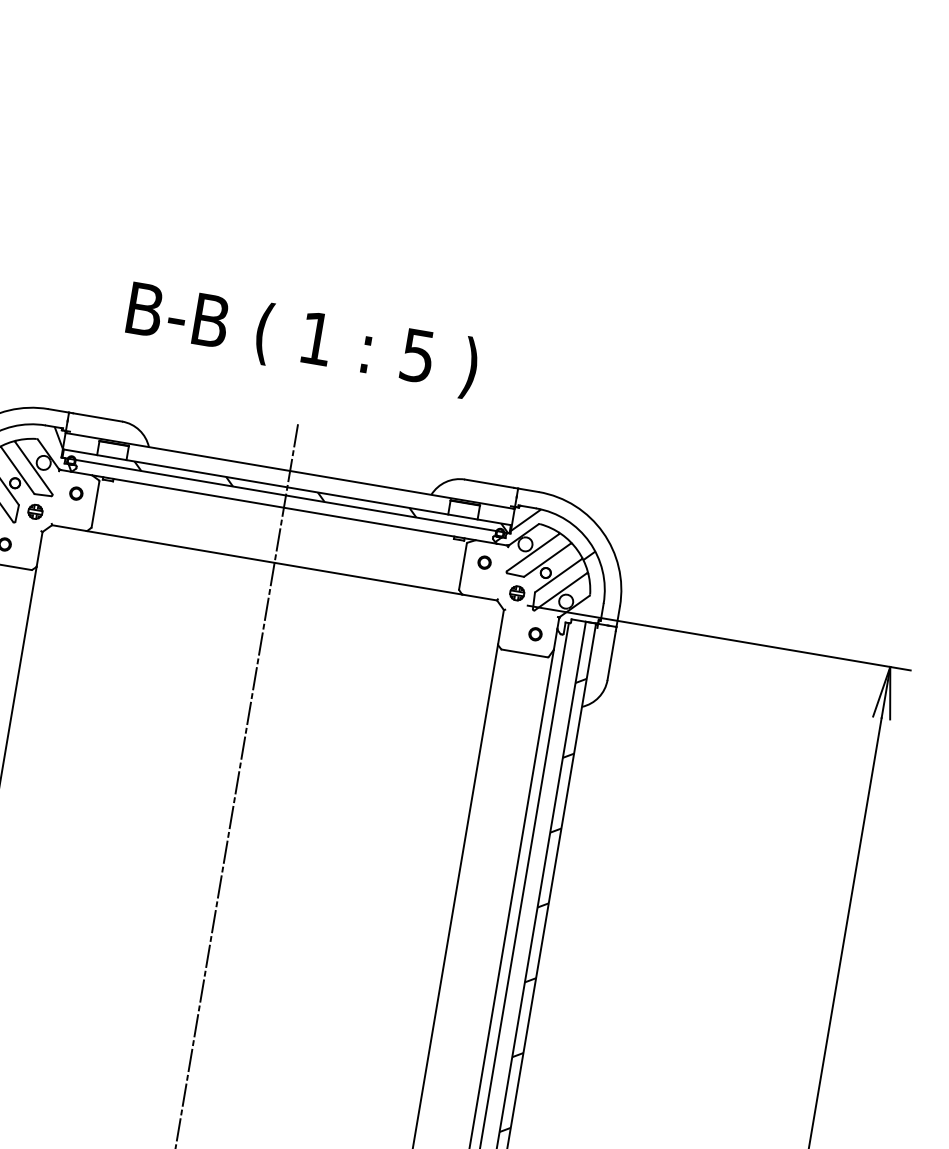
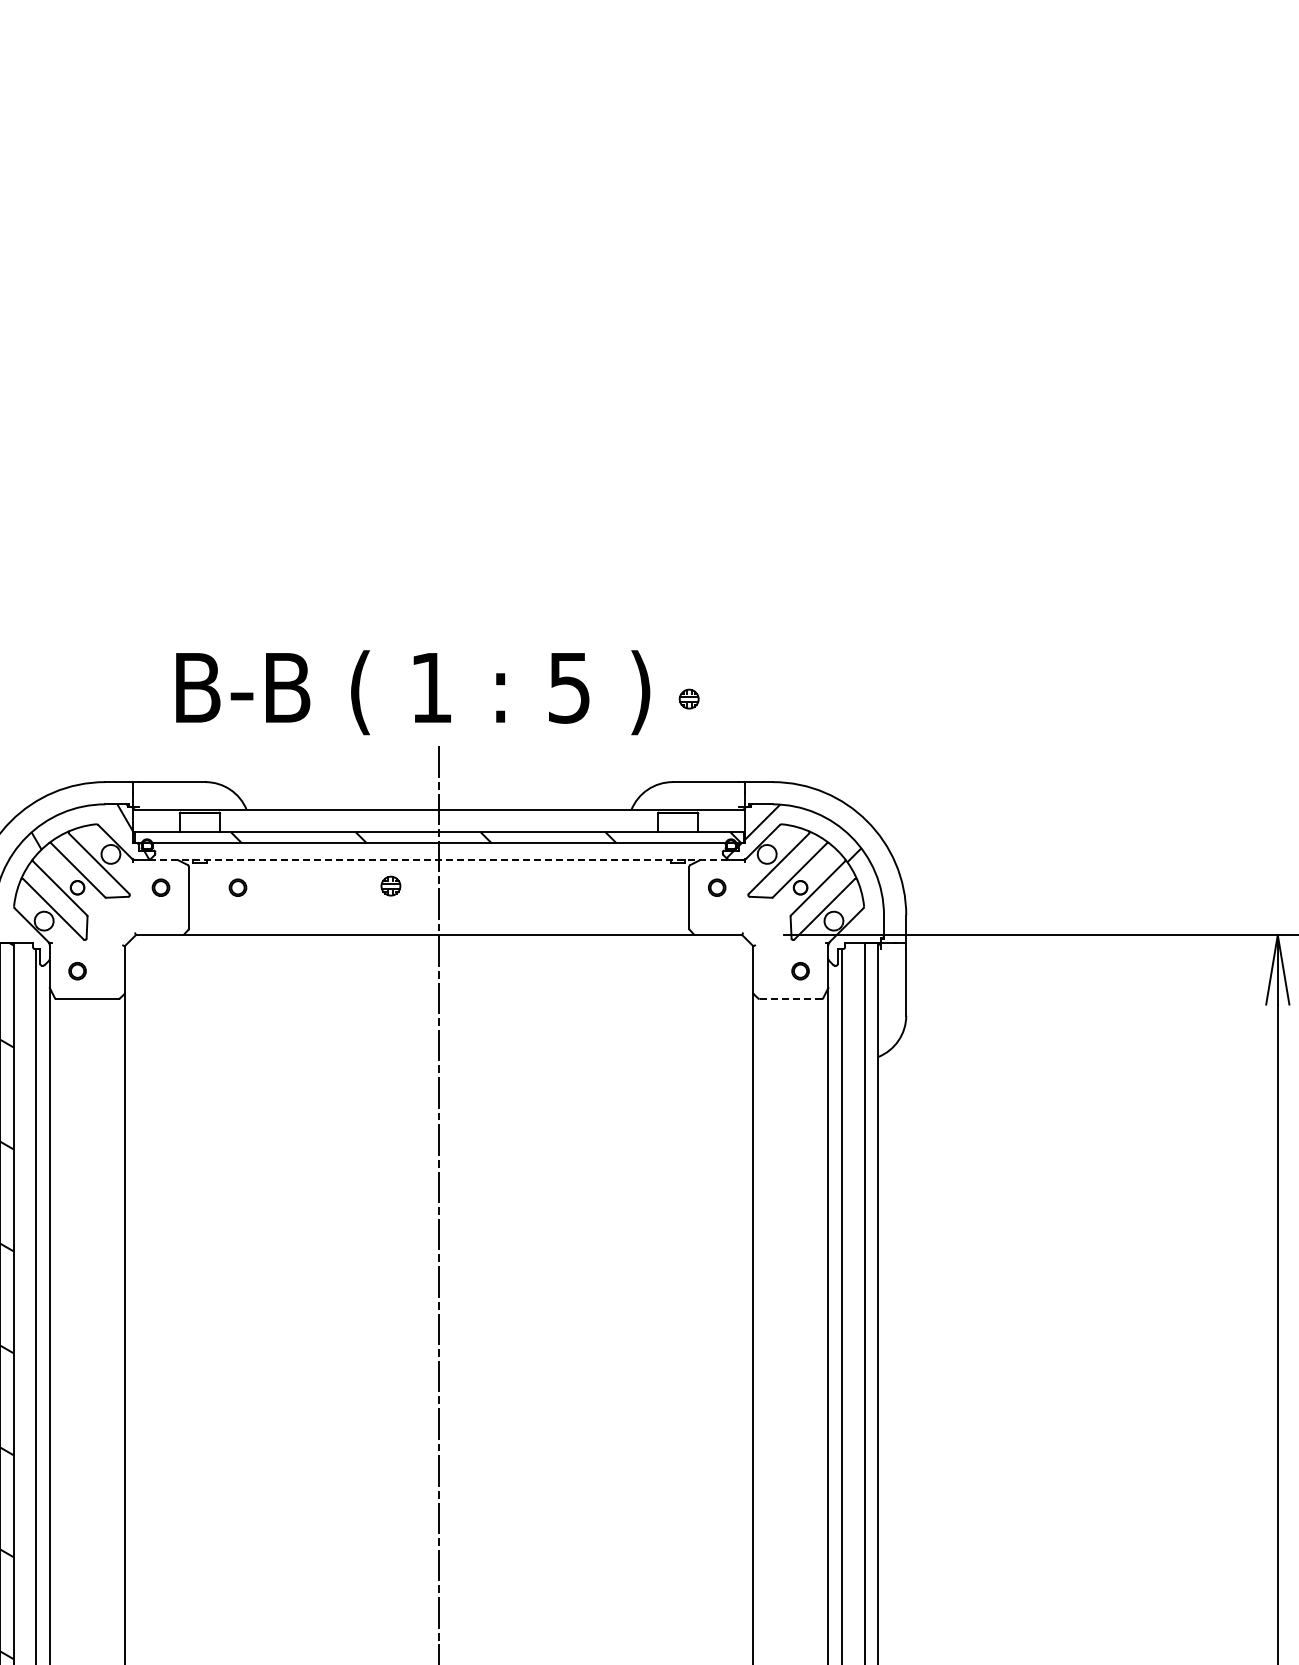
text: (302, 339) -> (413, 692), moved
part: (132, 502) -> (237, 887), added
line: (284, 507) -> (439, 859), solid -> dashed
part: (35, 511) -> (390, 885), moved
part: (516, 592) -> (688, 698), moved
line: (525, 653) -> (791, 999), solid -> dashed
hatch: (543, 905) -> (871, 1328), removed

